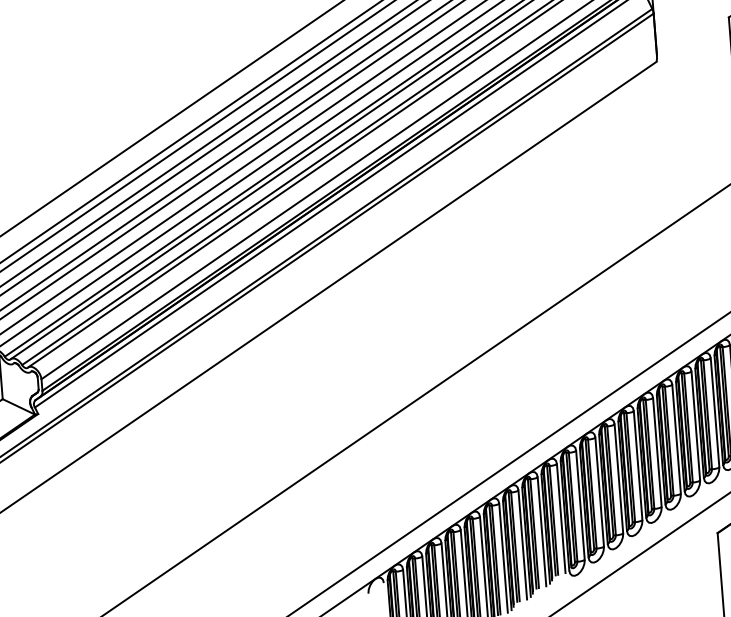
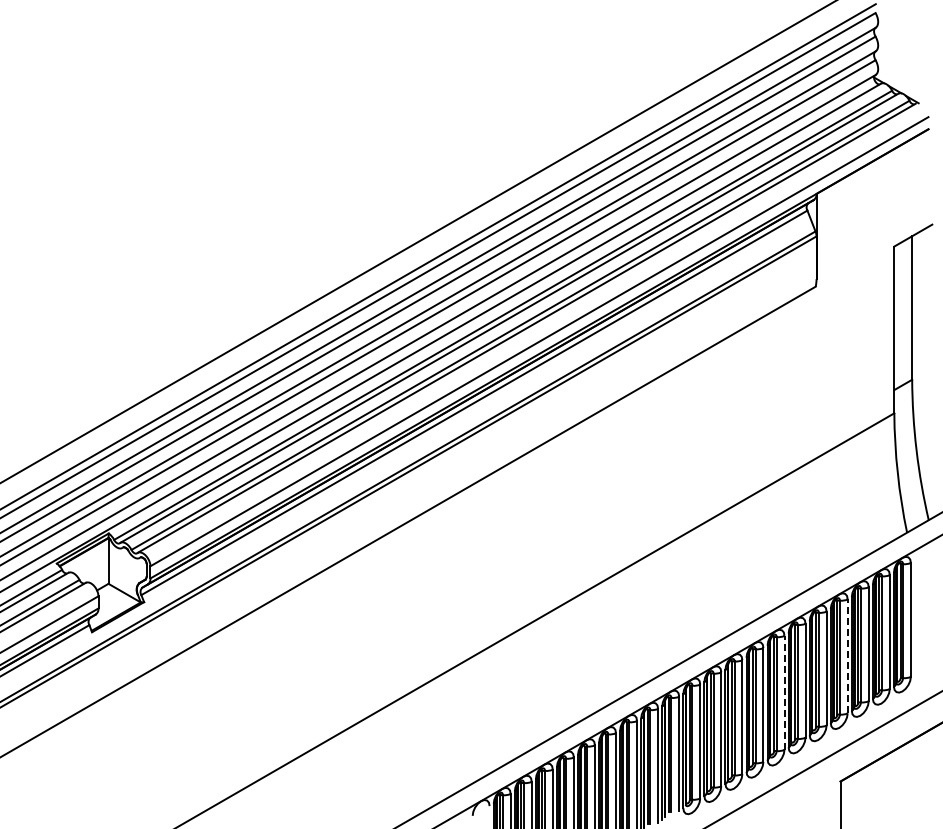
line: (714, 413) -> (847, 656), solid -> dashed
line: (657, 452) -> (784, 692), solid -> dashed

